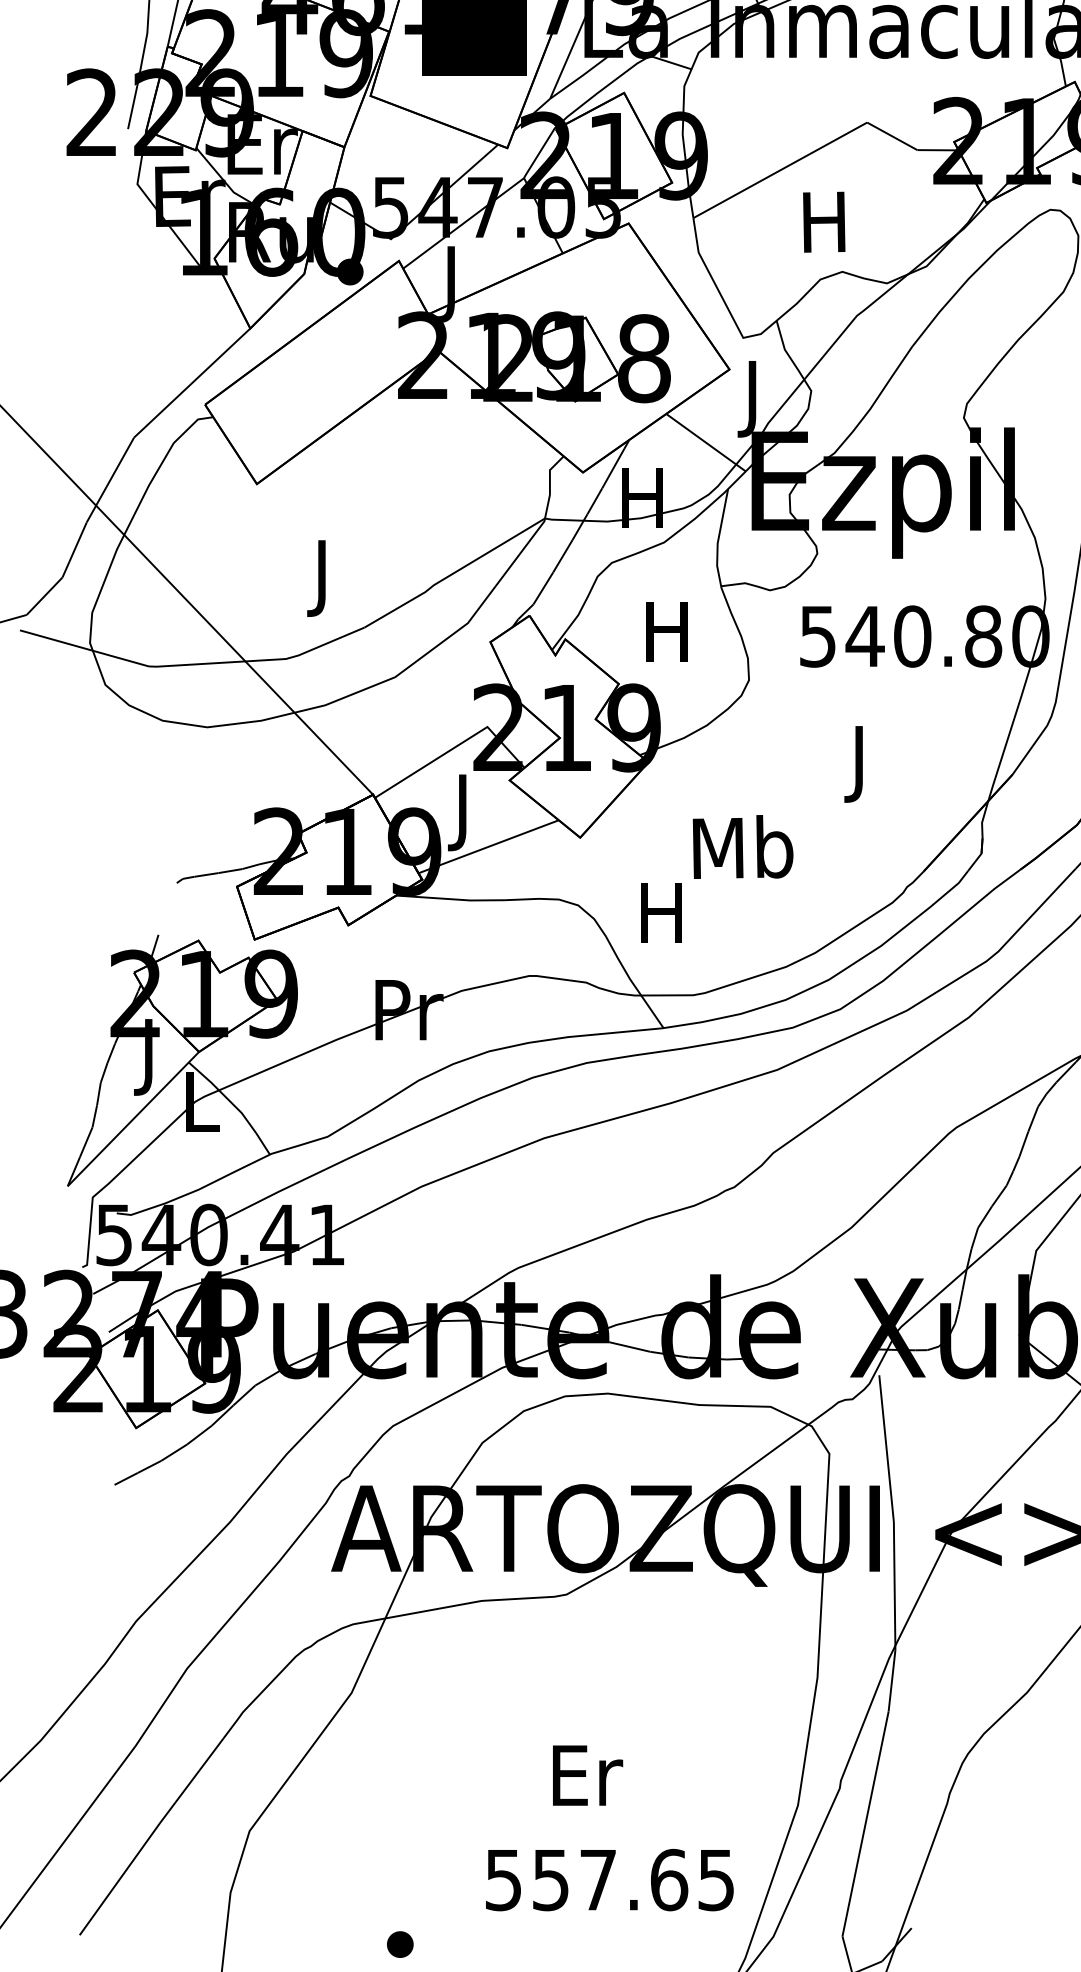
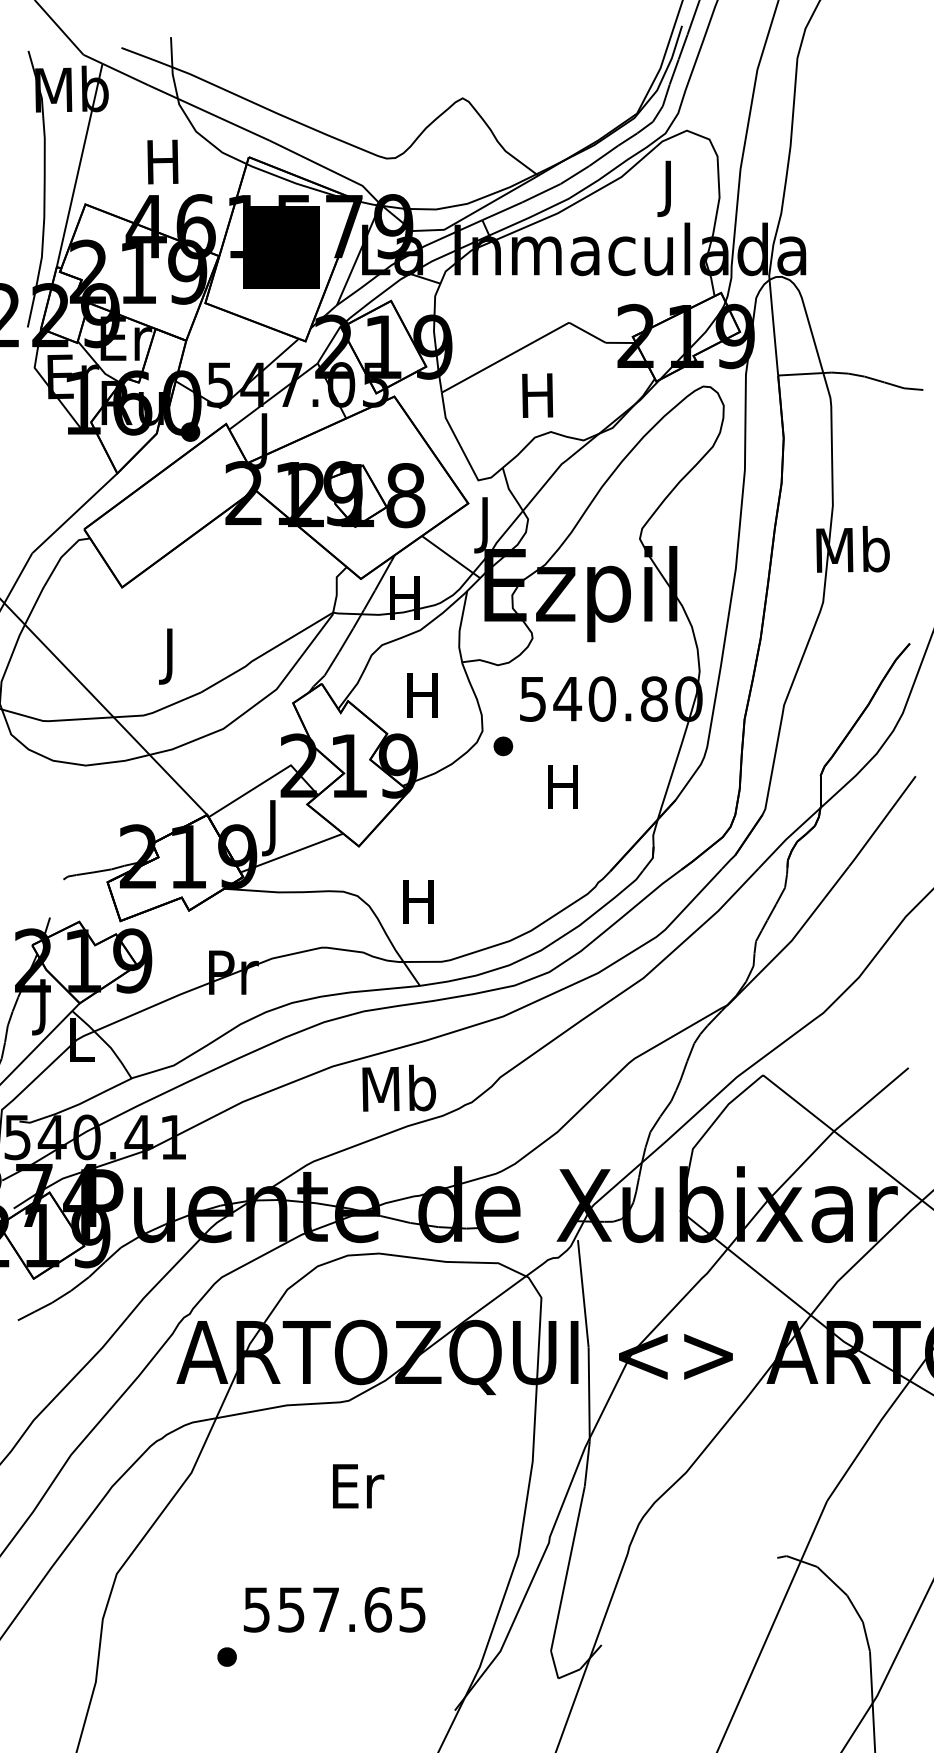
part: (777, 701) -> (503, 746), added
text: (858, 764) -> (562, 792), J -> H
text: (742, 846) -> (398, 1087), moved
text: (587, 1775) -> (358, 1486), moved
text: (609, 1879) -> (334, 1609), moved

